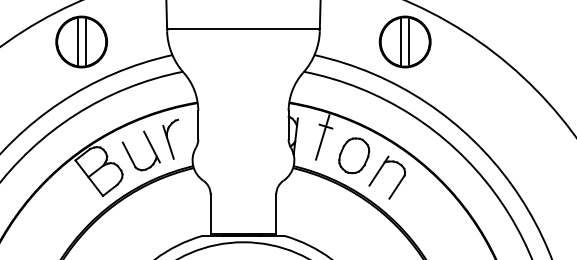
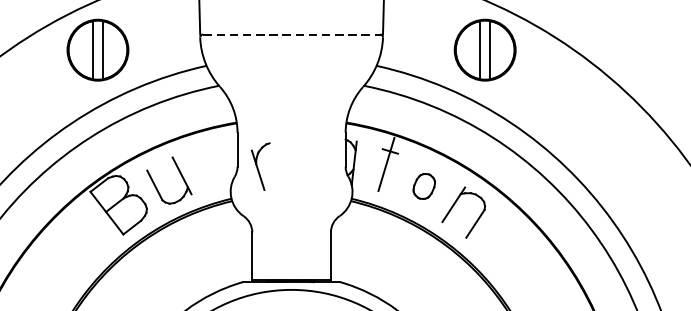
line: (242, 28) -> (290, 34), solid -> dashed
part: (170, 138) -> (260, 165), moved
part: (354, 155) -> (424, 186), size x0.6

